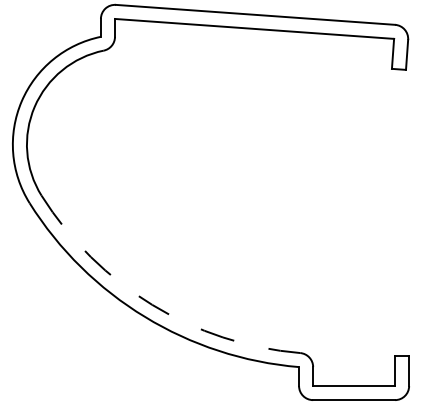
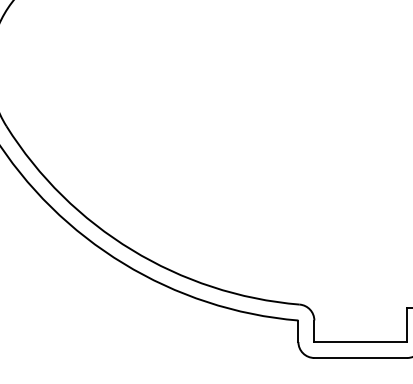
arc: (152, 304) -> (132, 249), dashed -> solid

